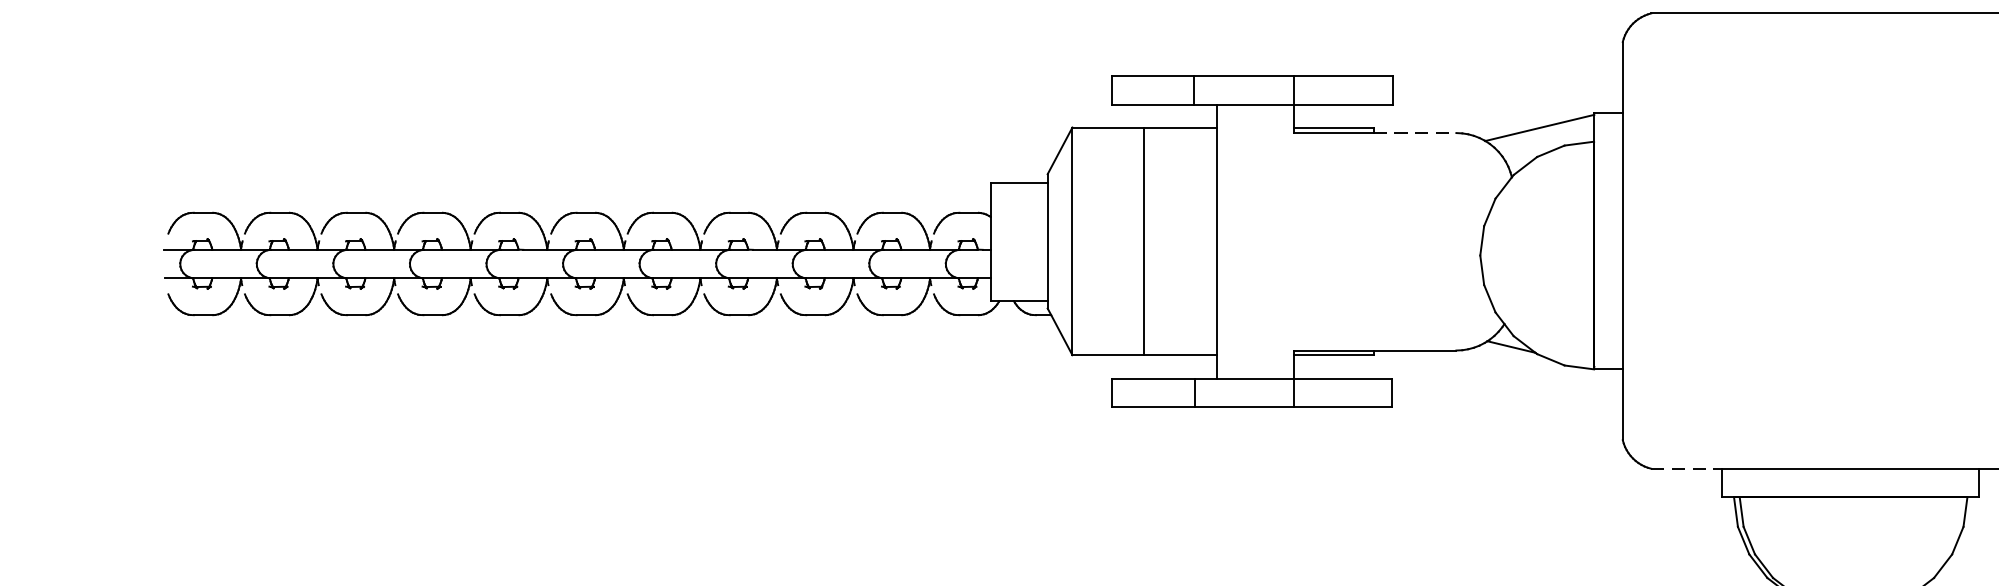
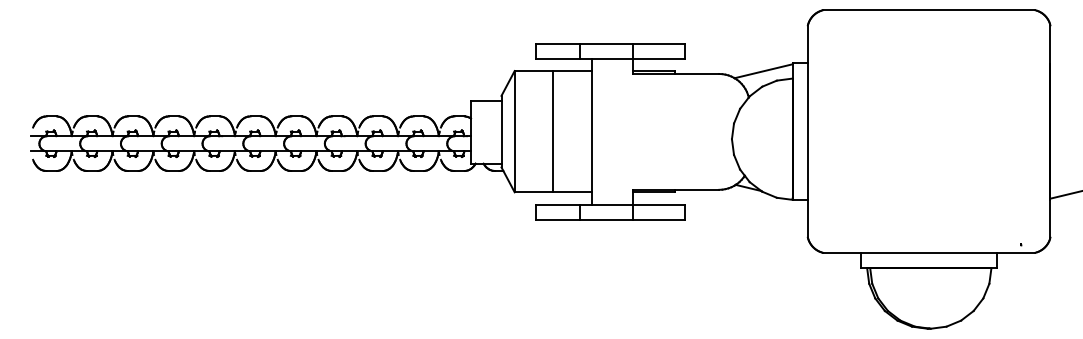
line: (1415, 132) -> (697, 73), dashed -> solid
line: (1685, 468) -> (841, 252), dashed -> solid

